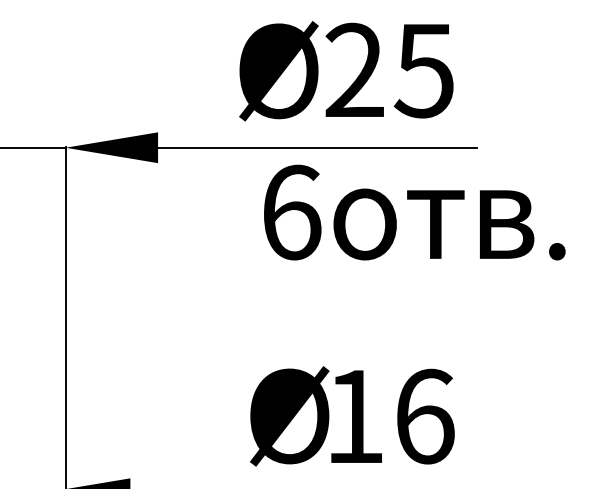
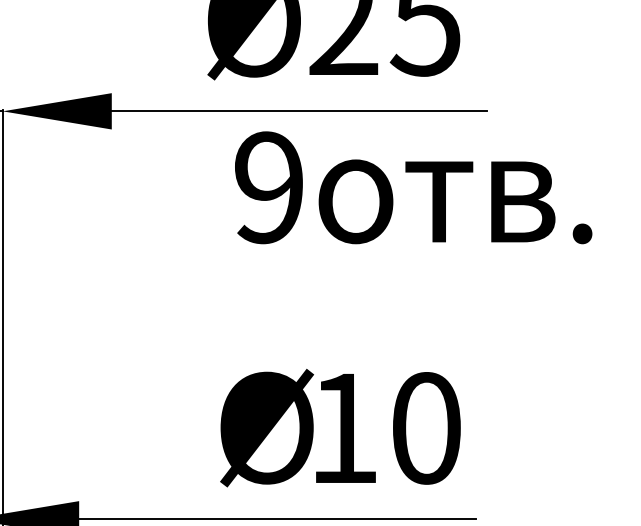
text: (291, 212) -> (269, 187), 6 -> 9
text: (425, 416) -> (427, 428), 16 -> 10

